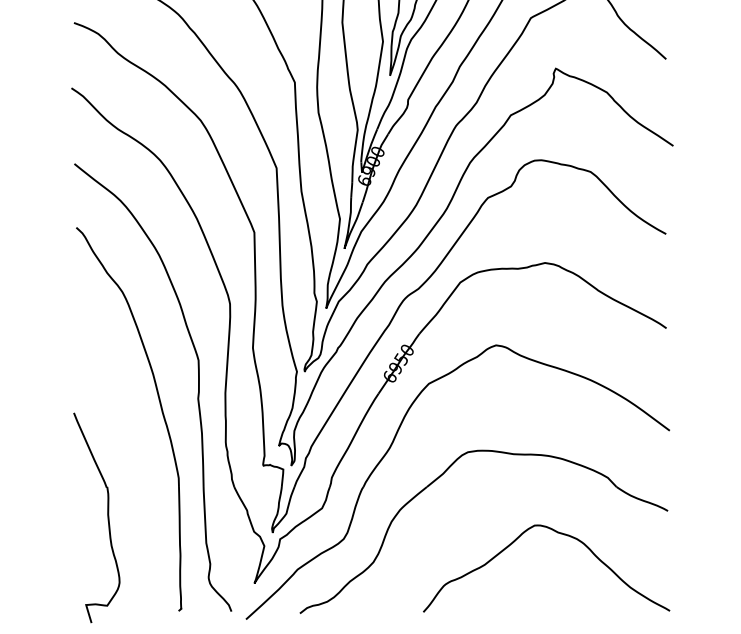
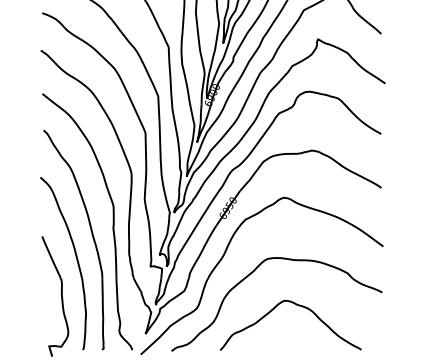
part: (133, 456) -> (76, 261), added
curve: (560, 535) -> (298, 306), moved

